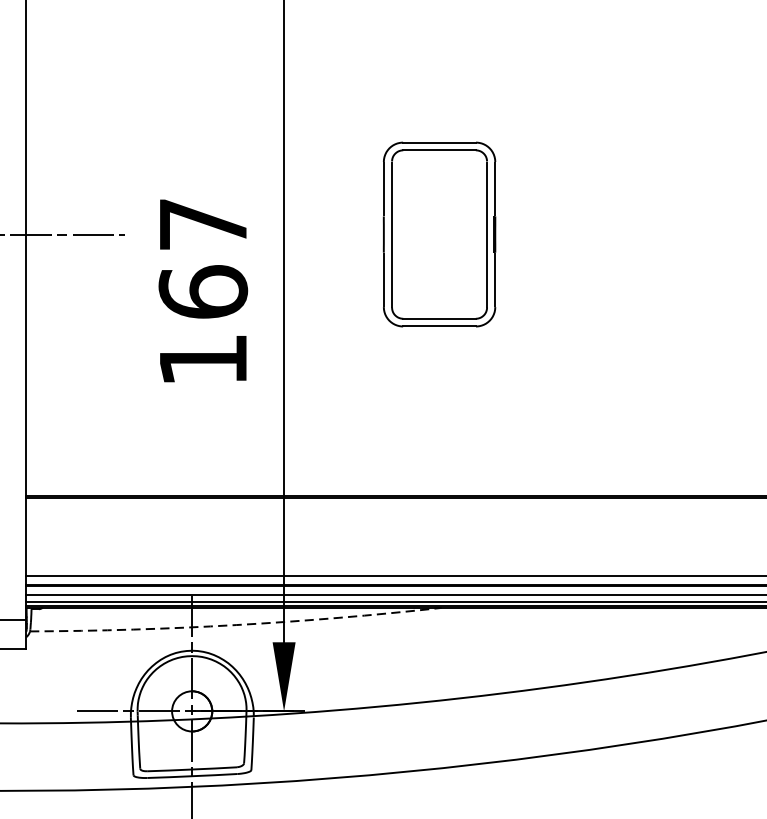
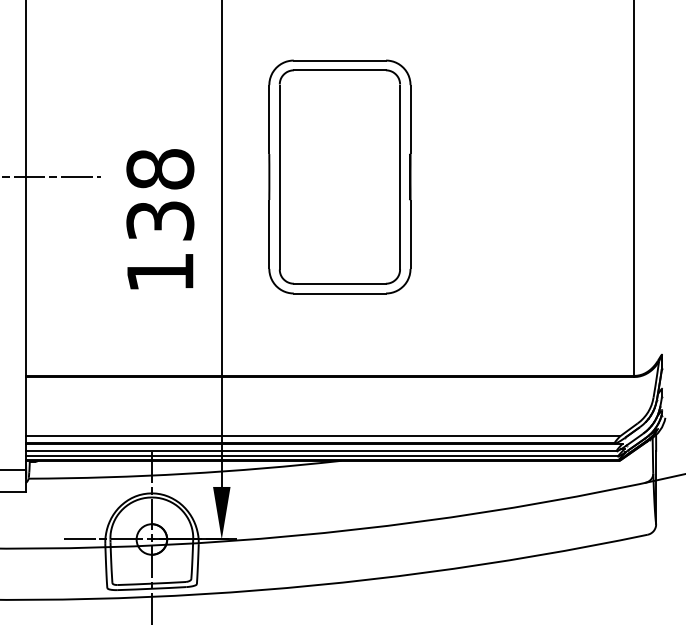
part: (438, 233) -> (339, 176), size x1.67
text: (203, 257) -> (160, 194), 167 -> 138
arc: (236, 624) -> (185, 473), dashed -> solid

